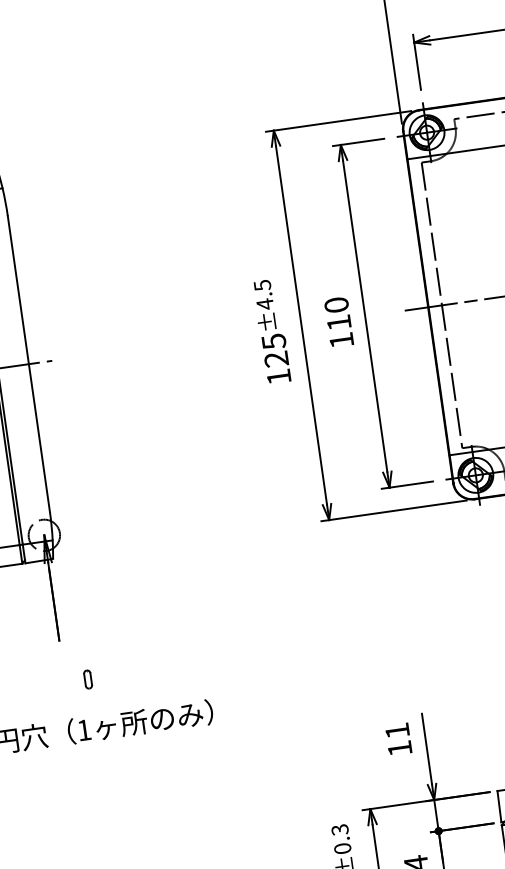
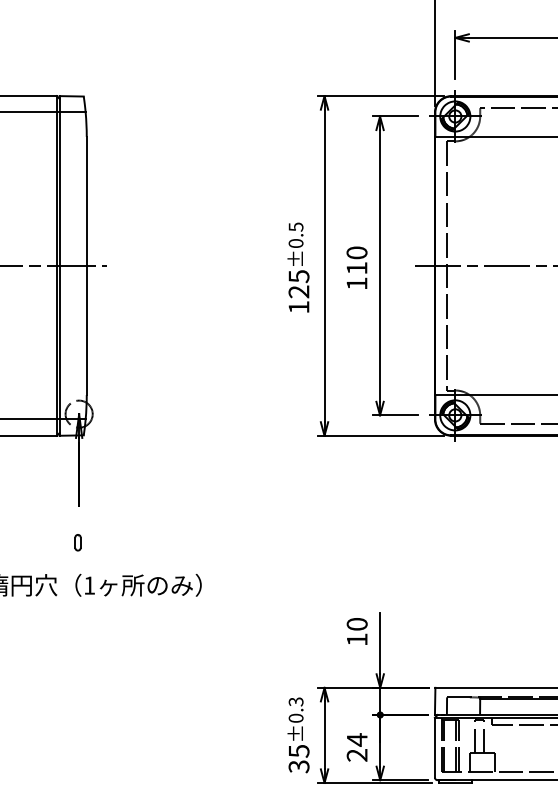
text: (264, 304) -> (295, 243), ±4.5 -> ±0.5
part: (87, 679) -> (77, 542), moved
text: (396, 731) -> (356, 624), 11 -> 10

